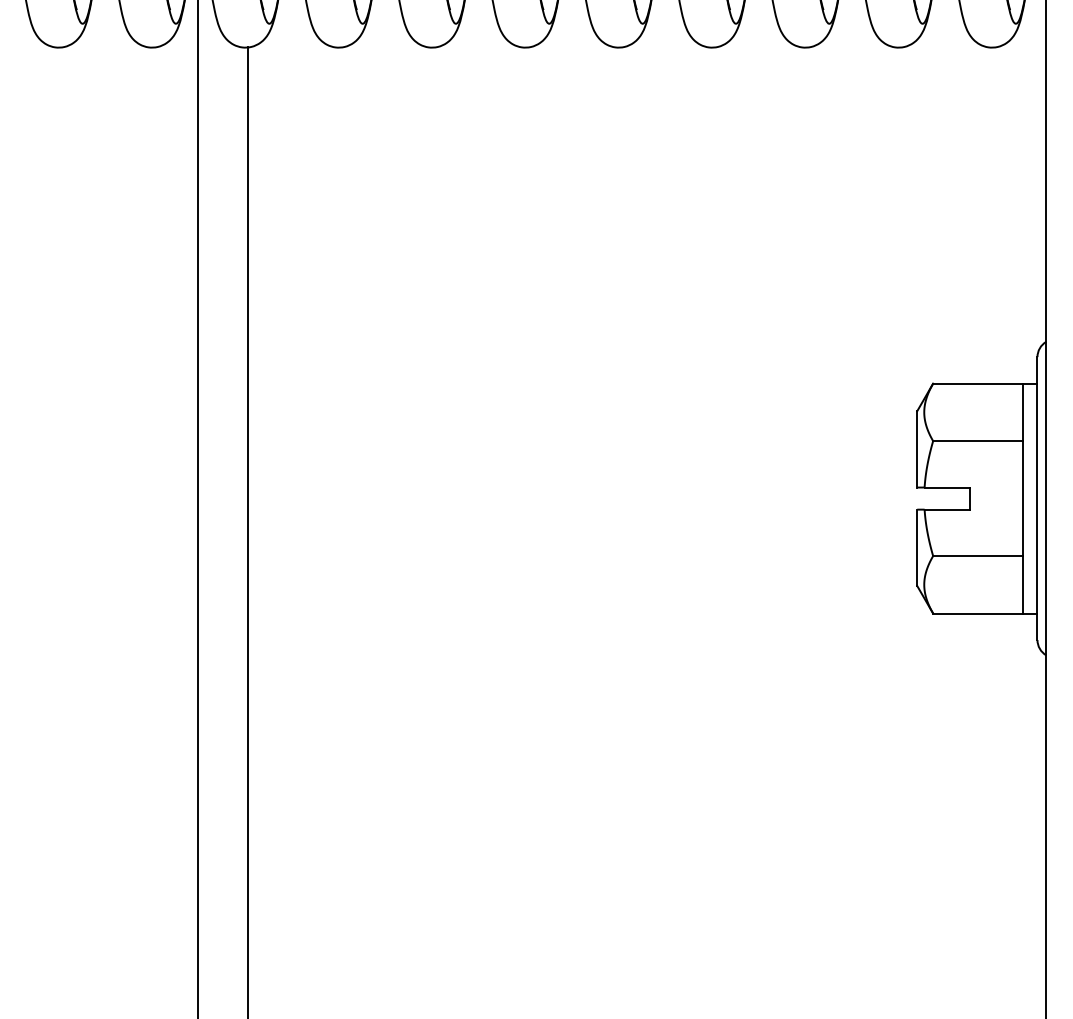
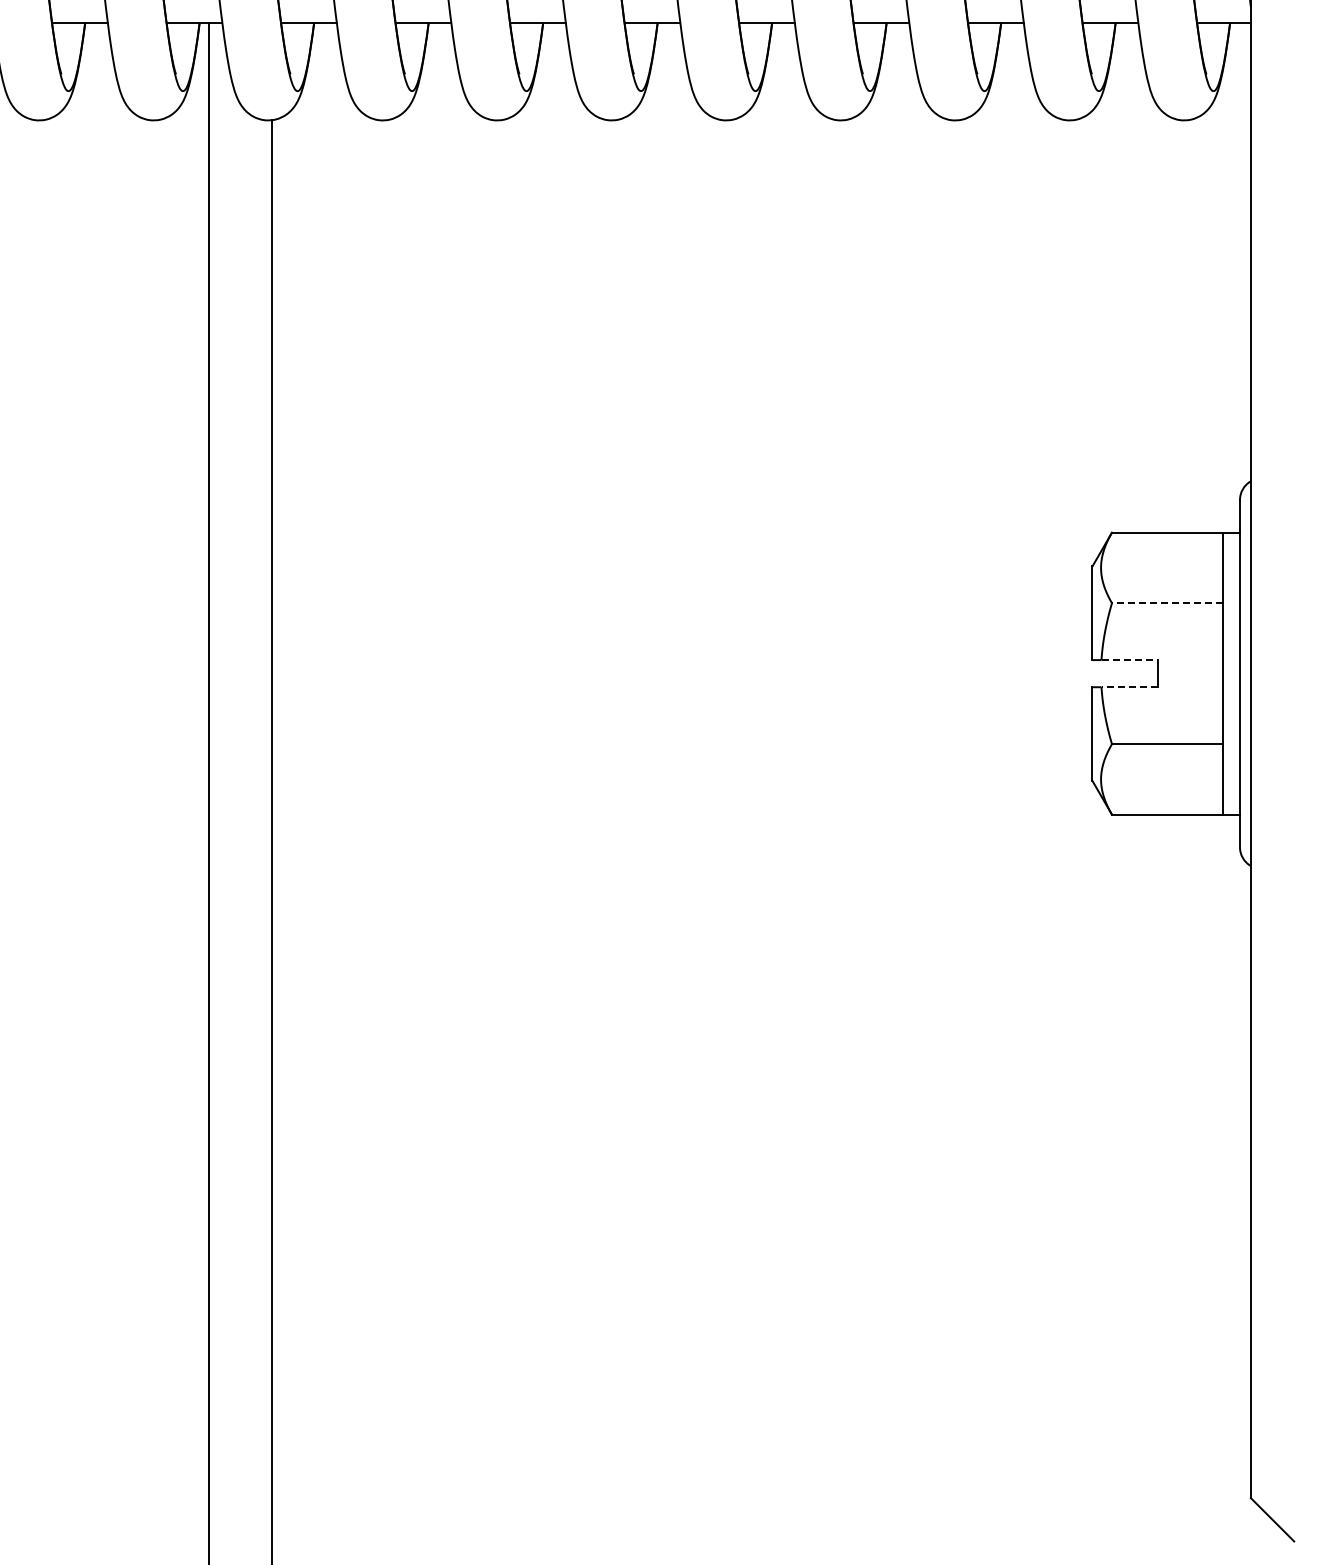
line: (977, 441) -> (1166, 603), solid -> dashed
line: (948, 487) -> (1130, 660), solid -> dashed
line: (947, 509) -> (1129, 687), solid -> dashed

